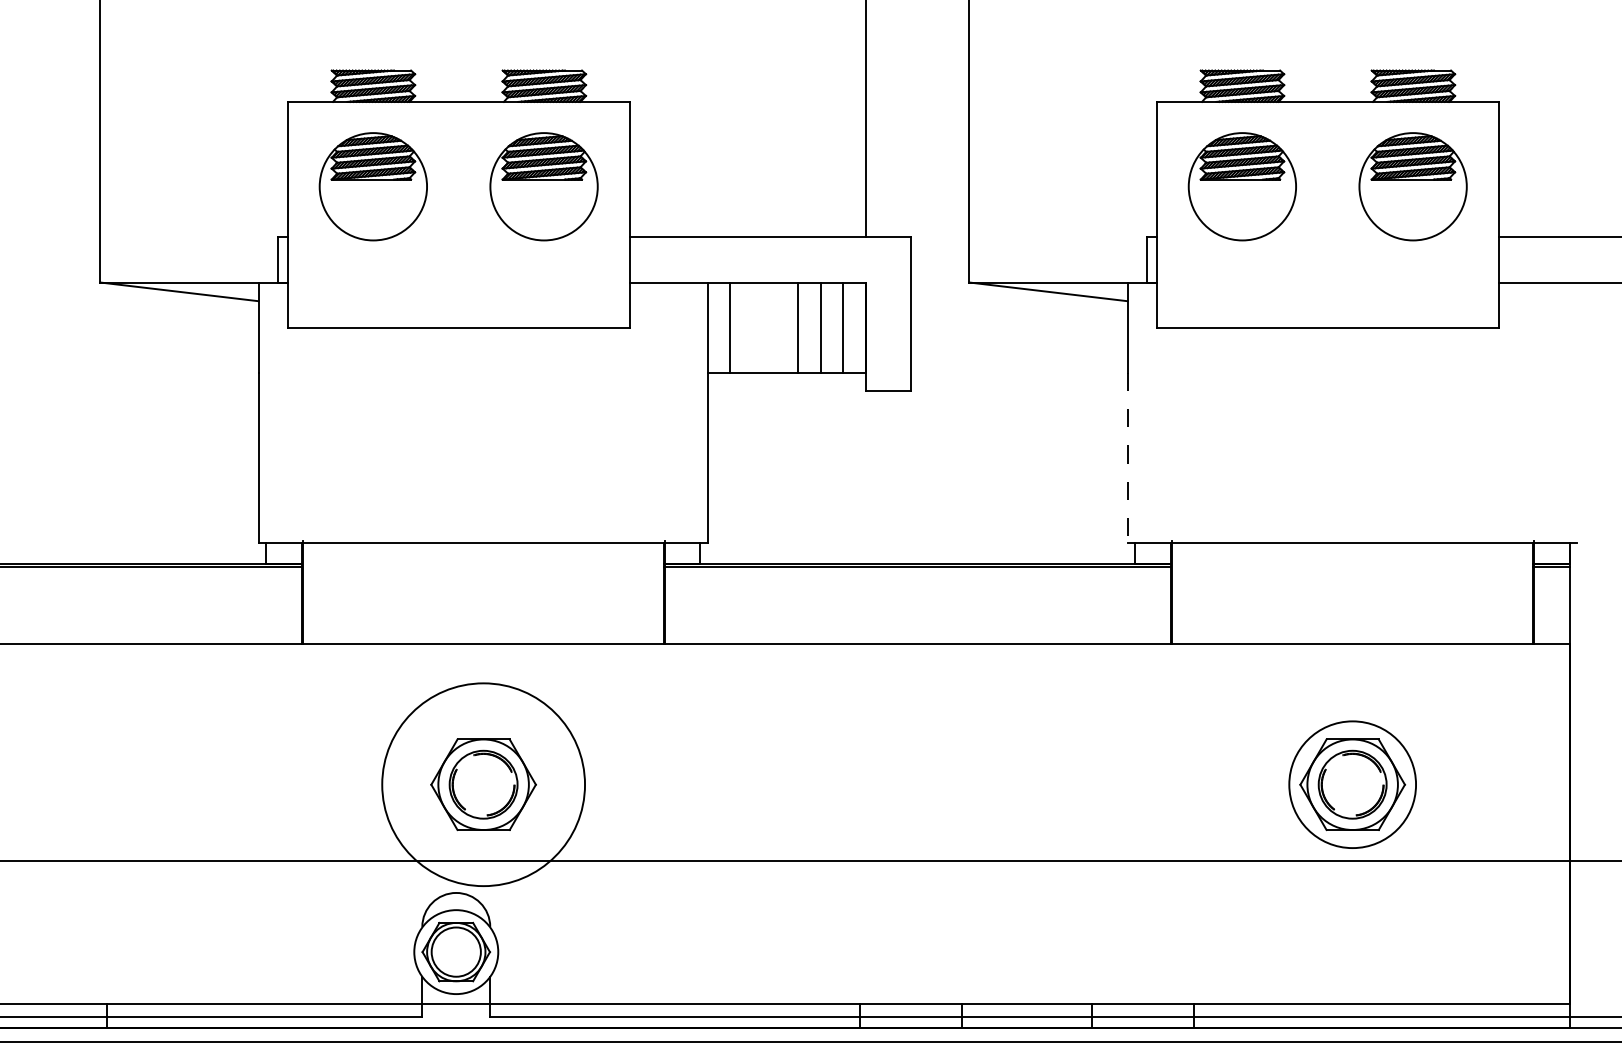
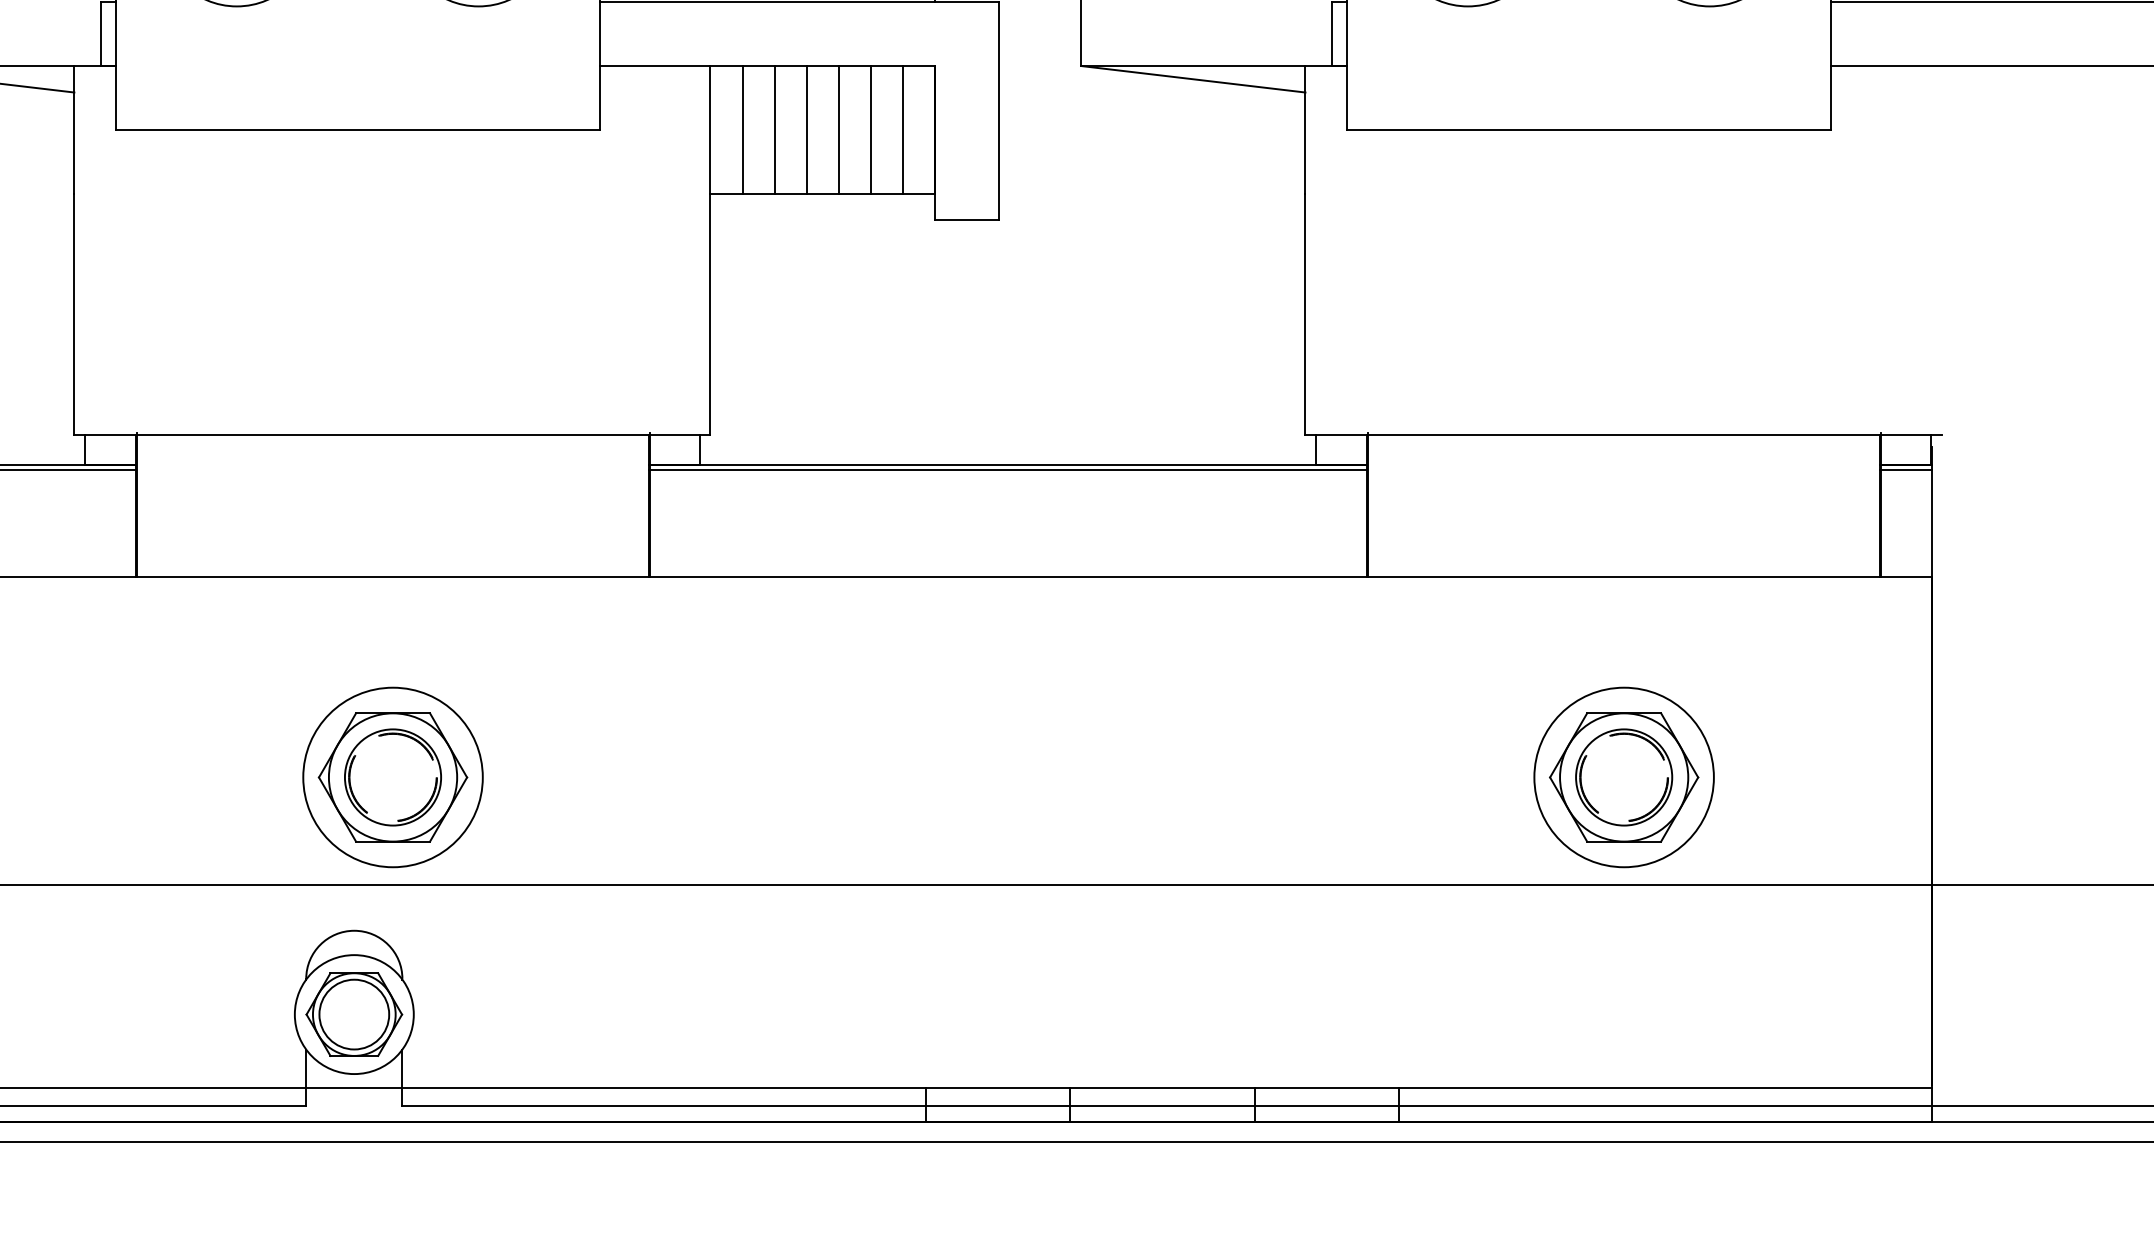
line: (752, 327) -> (773, 129), added
line: (775, 327) -> (806, 129), added
line: (1127, 458) -> (1305, 315), dashed -> solid
circle: (483, 784) -> (392, 777), size x0.62

